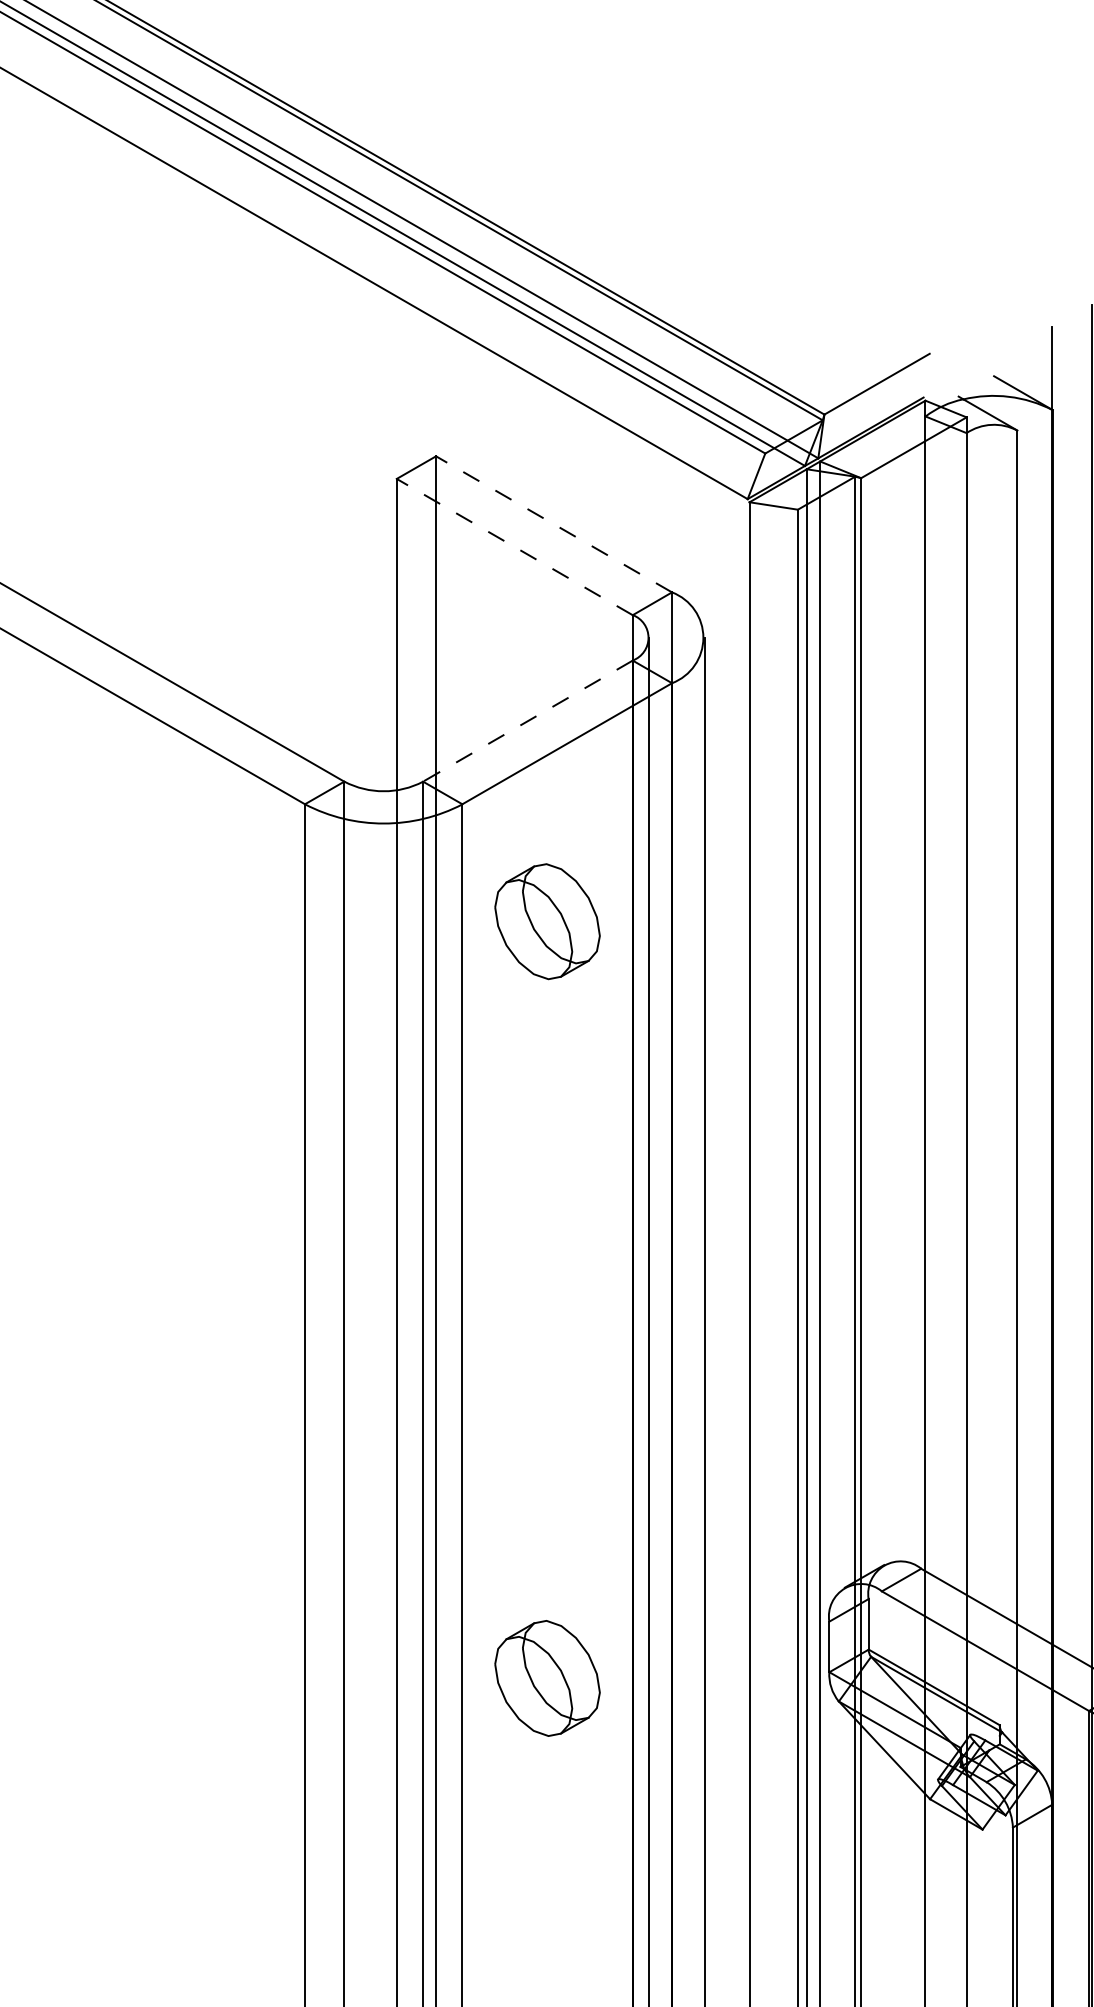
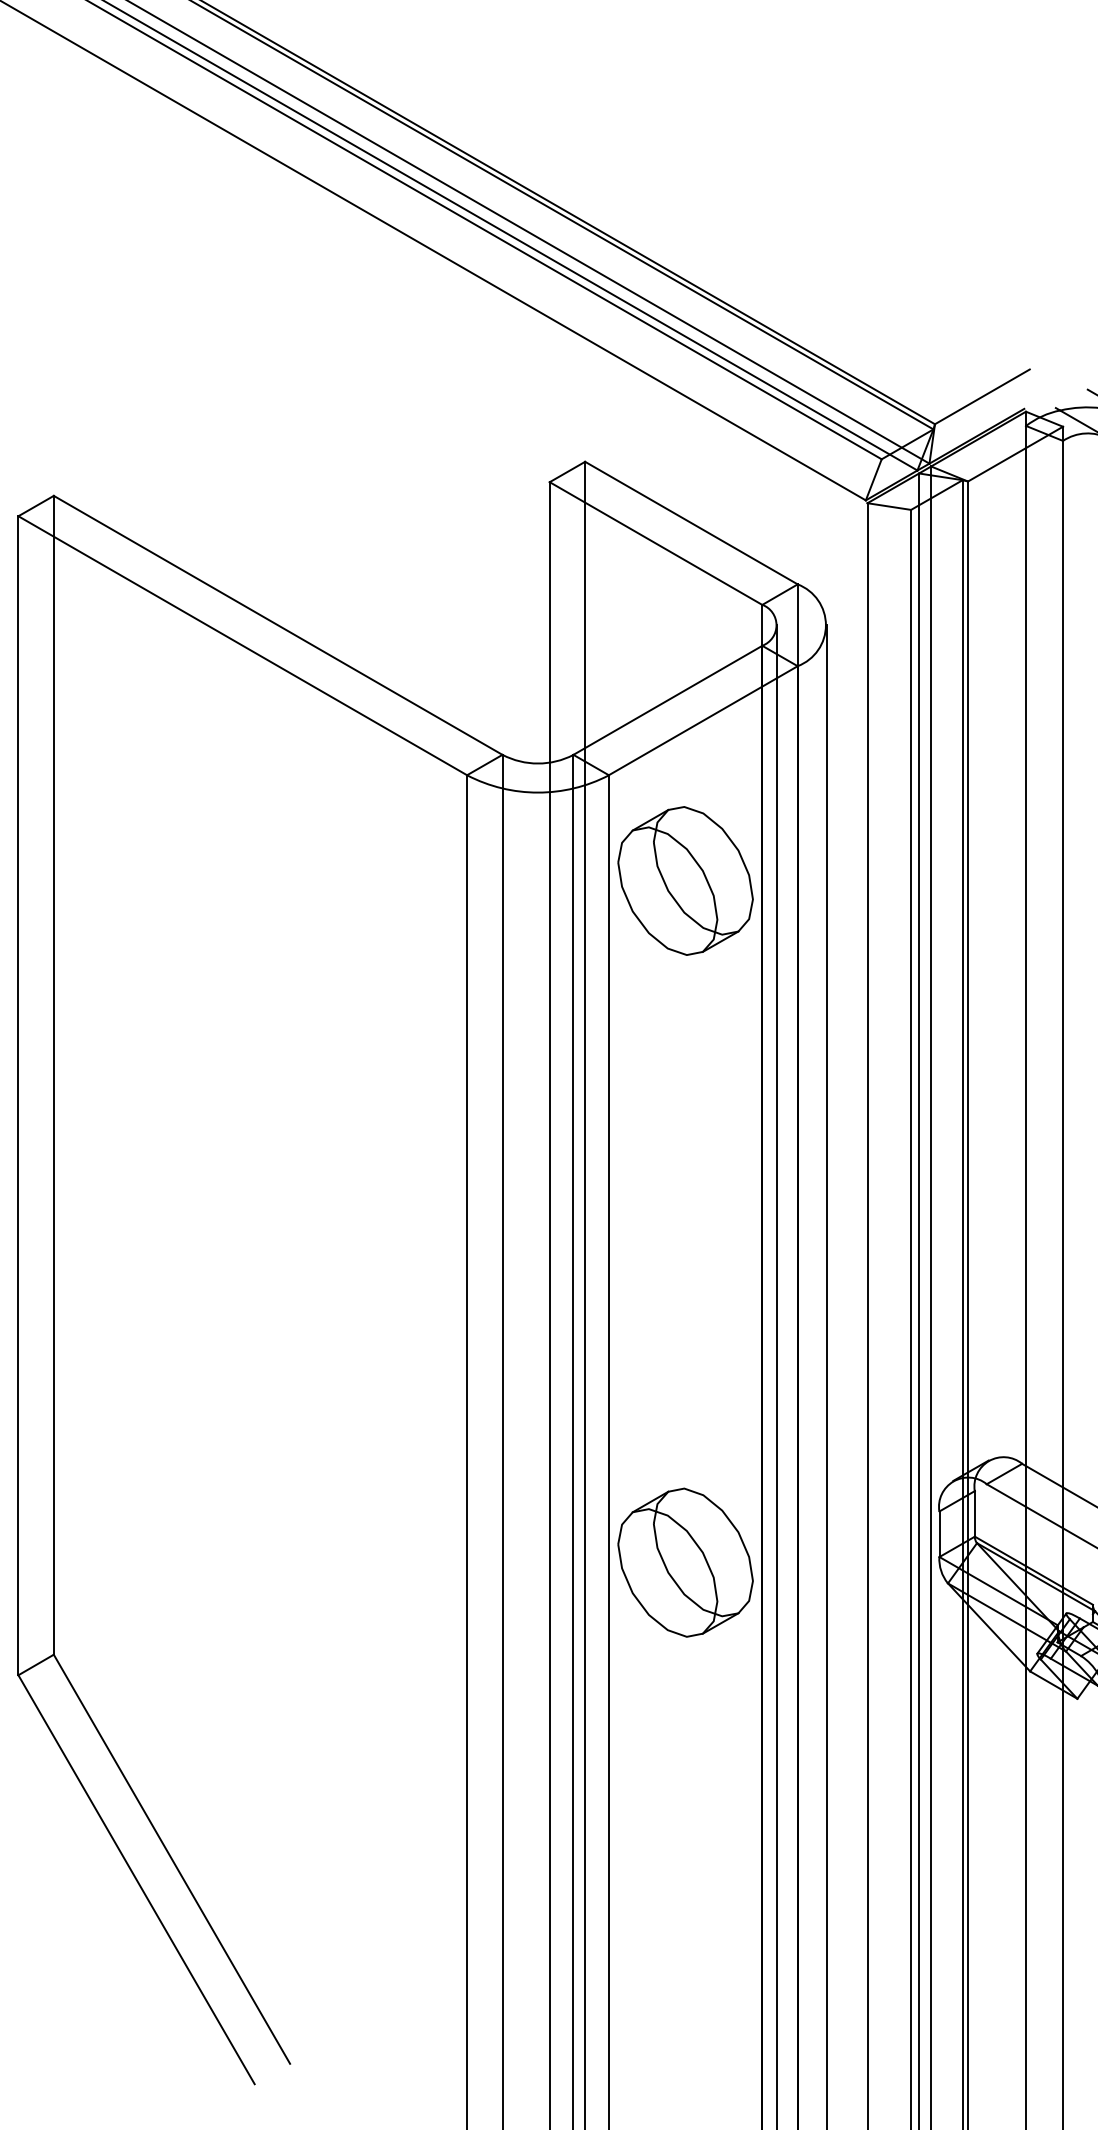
line: (554, 524) -> (691, 523), dashed -> solid
line: (515, 546) -> (656, 543), dashed -> solid
line: (527, 721) -> (667, 700), dashed -> solid
part: (547, 921) -> (685, 880), size x1.43
part: (547, 1678) -> (685, 1562), size x1.43

